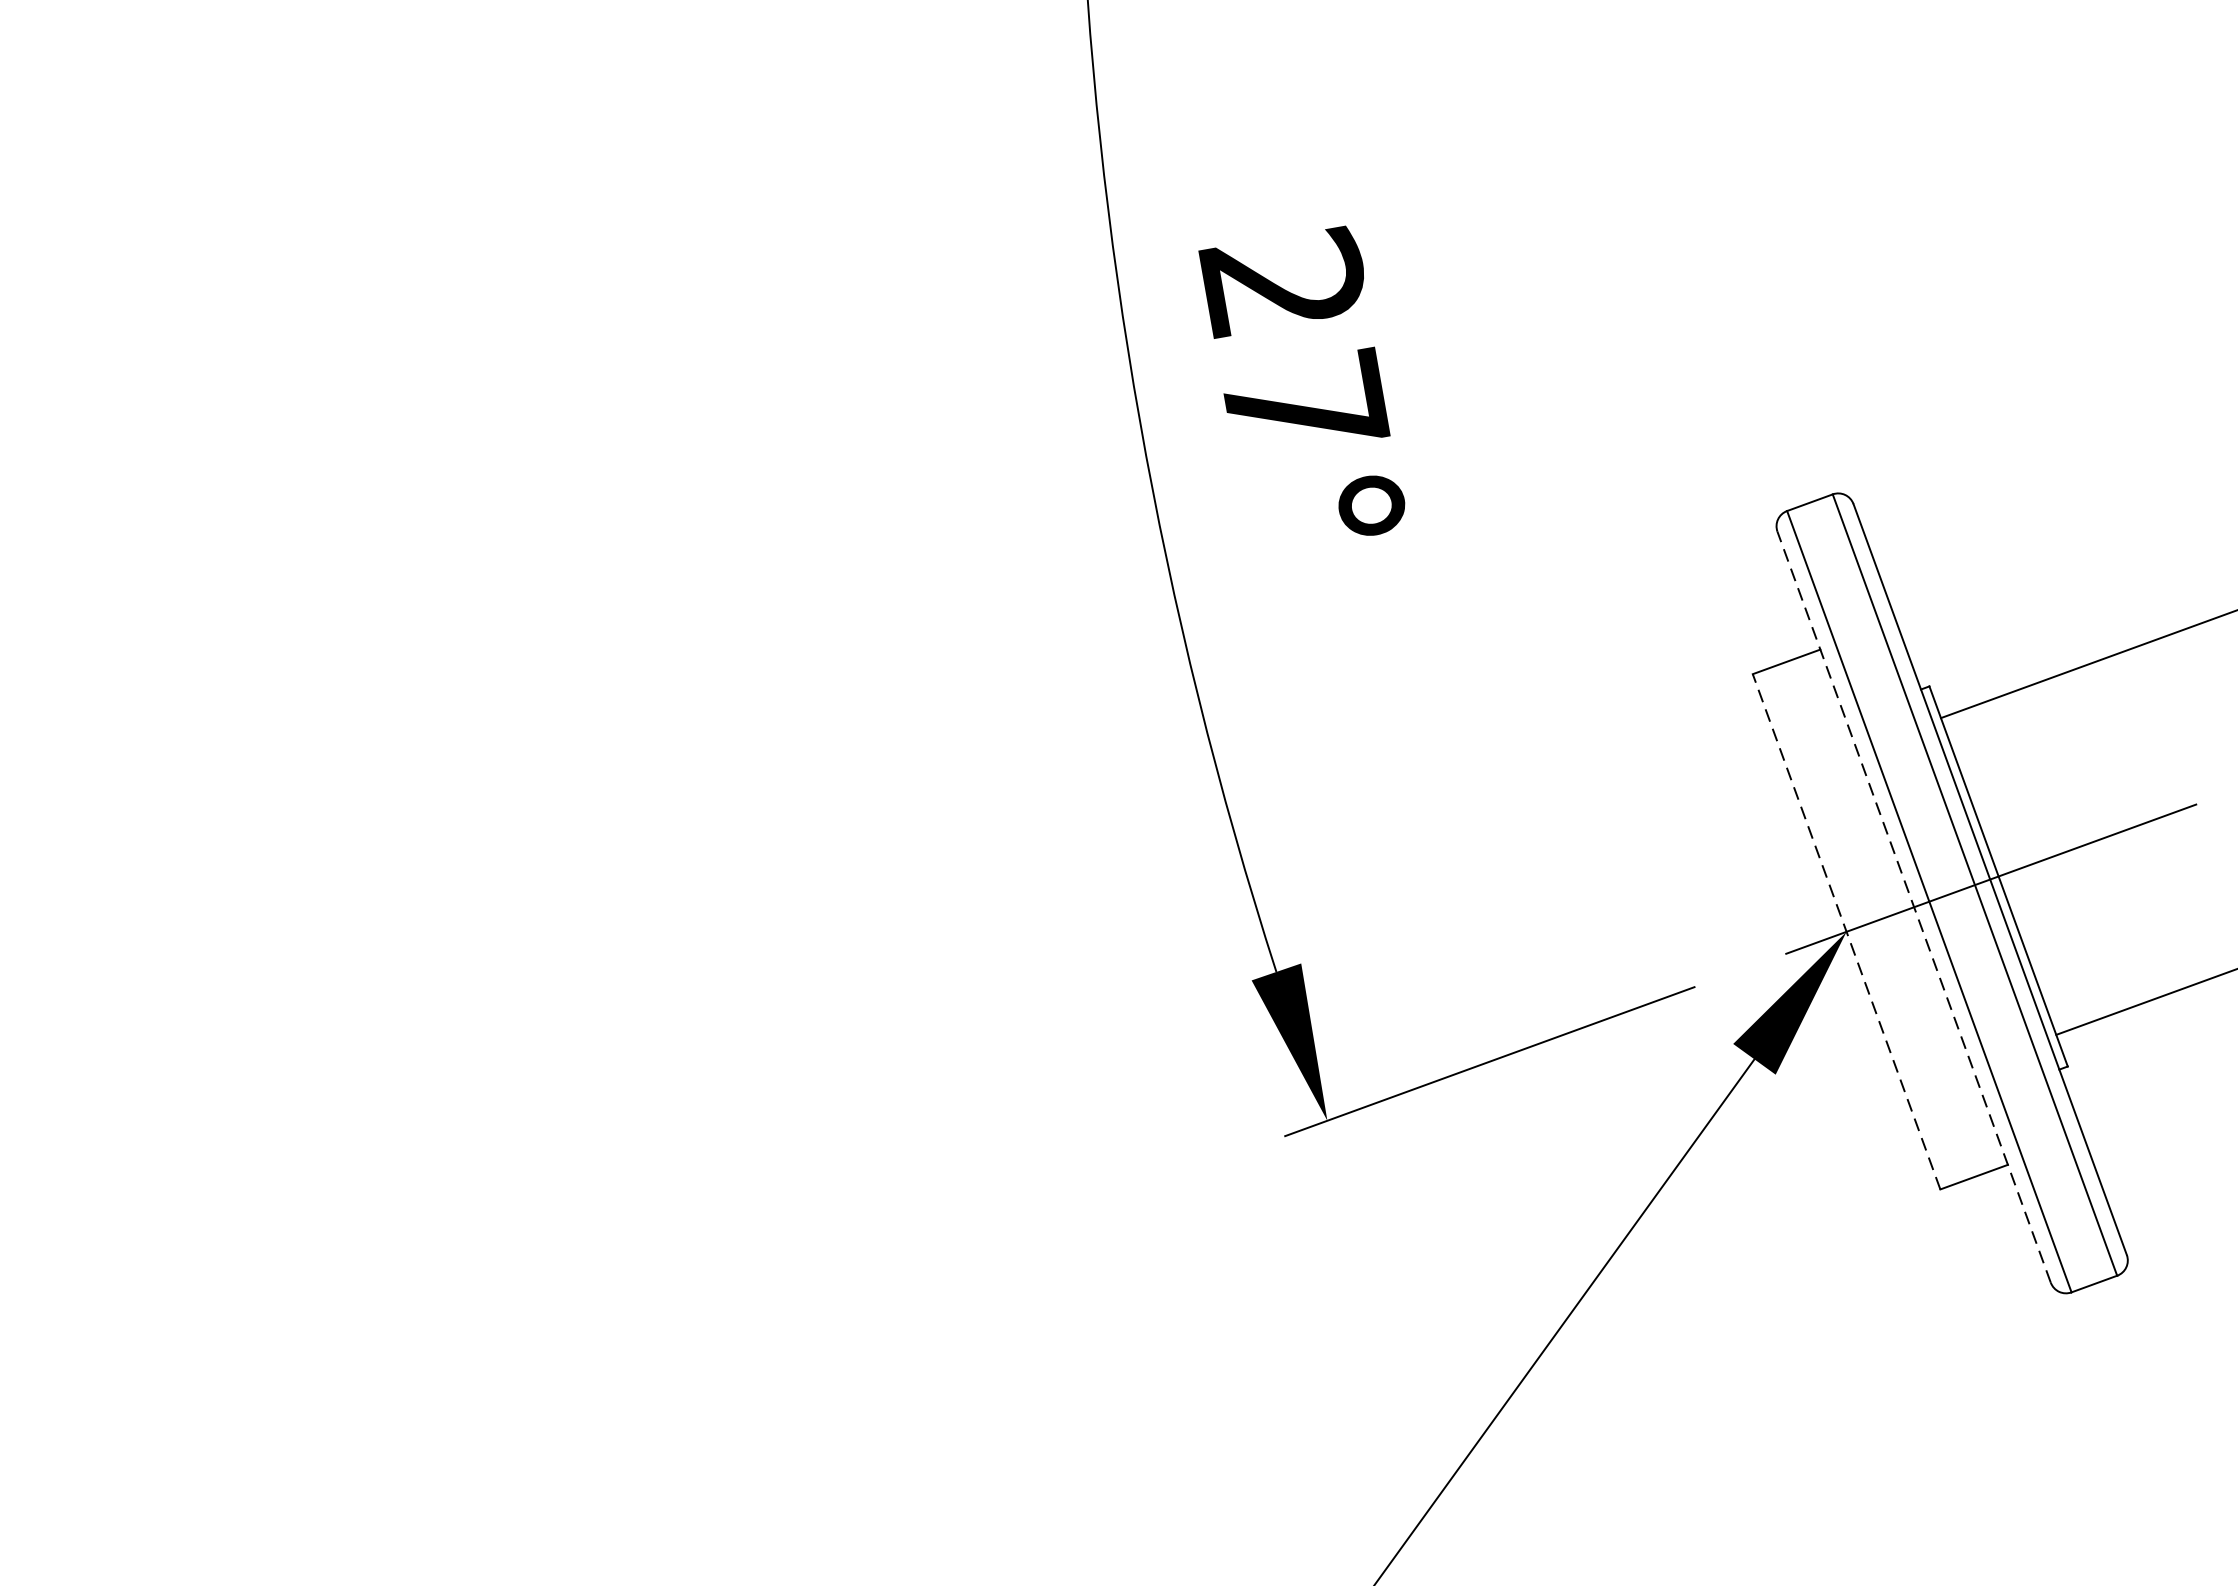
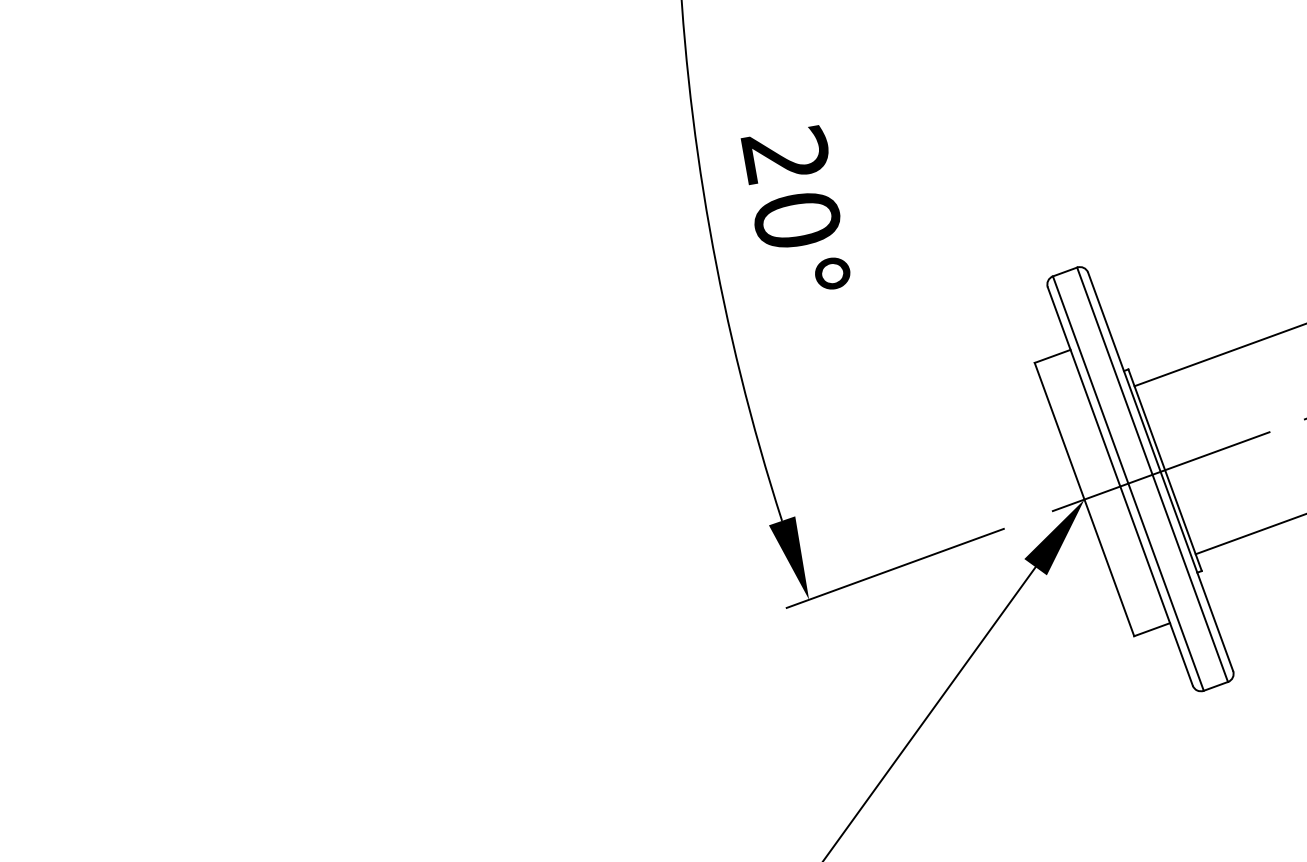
text: (1307, 401) -> (798, 218), 27° -> 20°
line: (1914, 907) -> (1120, 486), dashed -> solid
line: (1846, 931) -> (1084, 499), dashed -> solid

